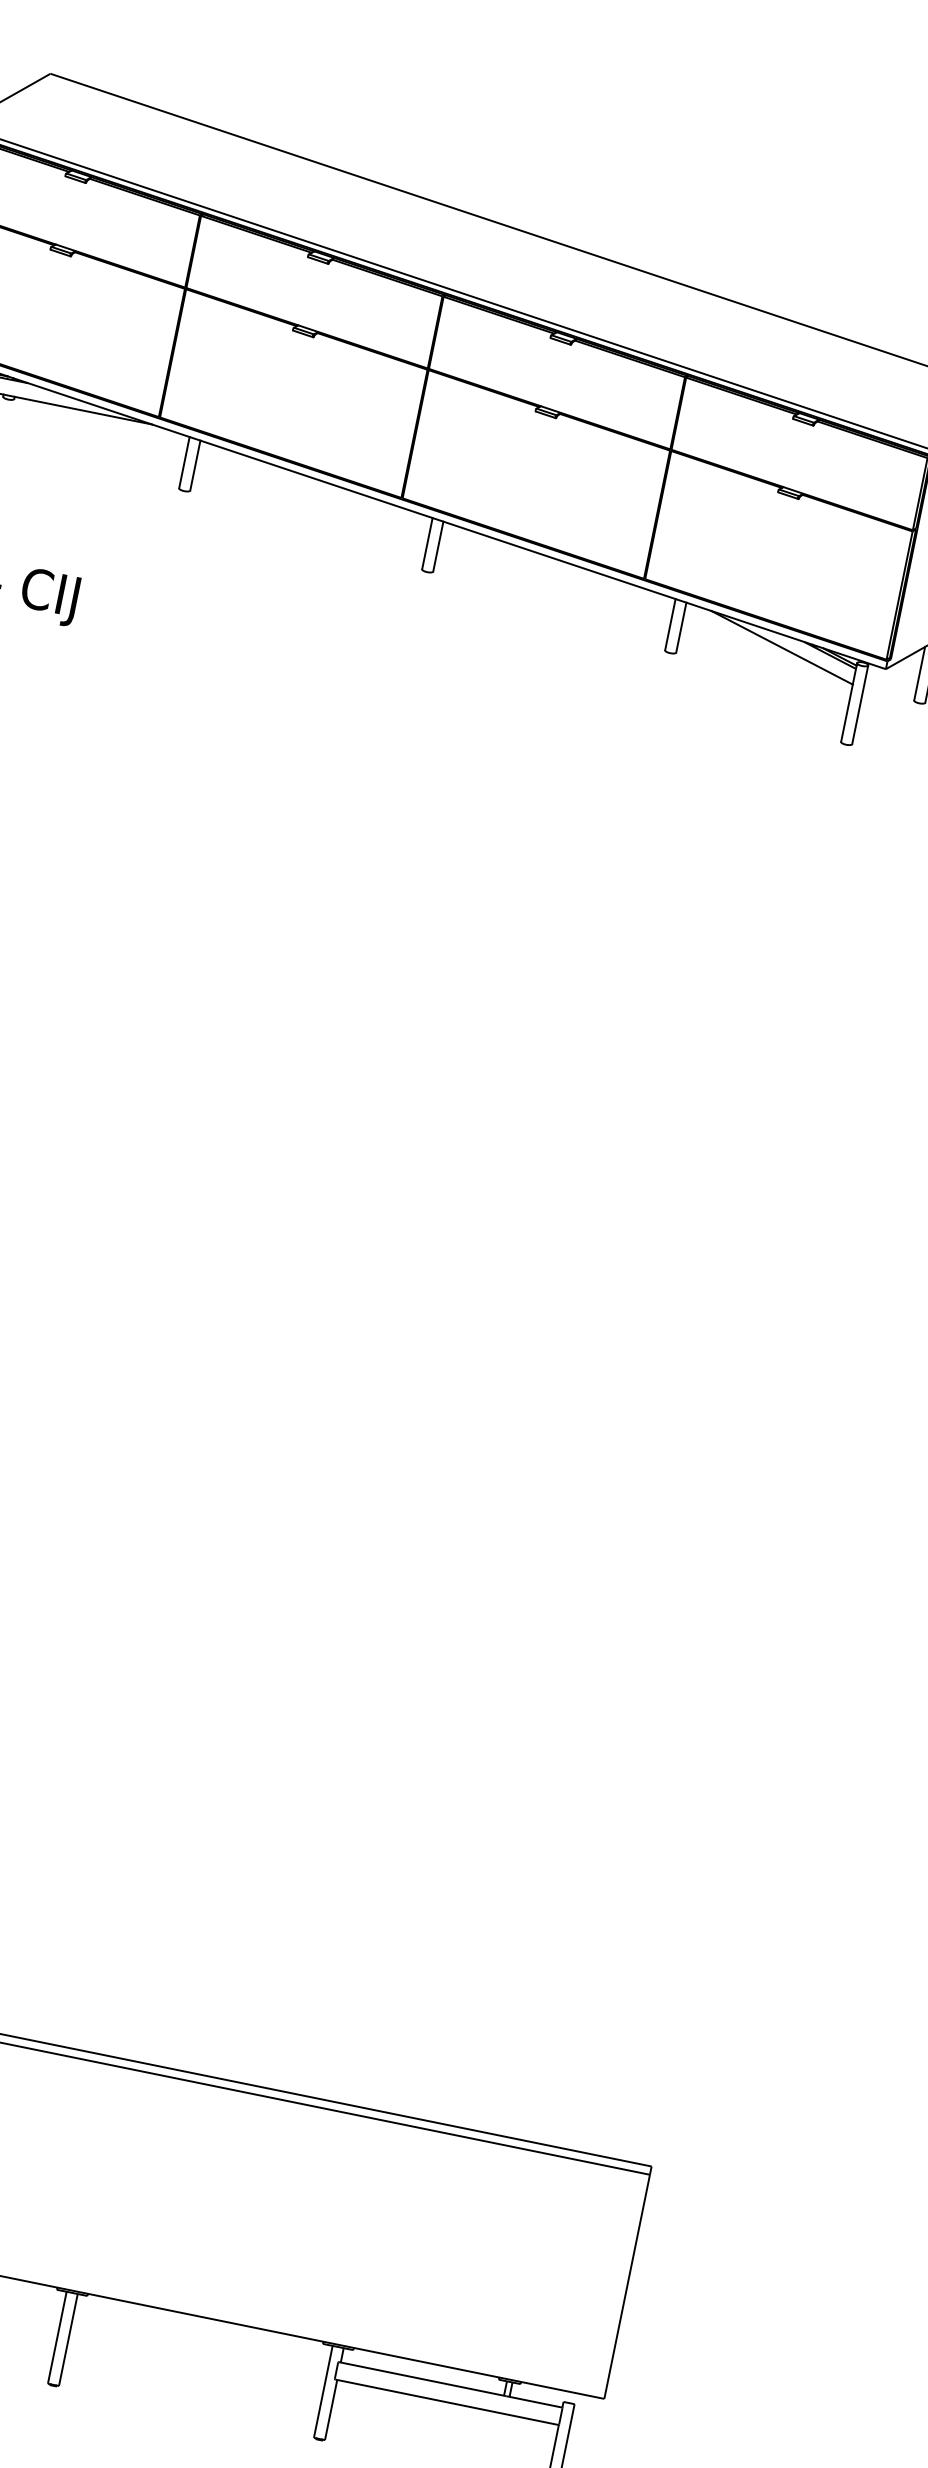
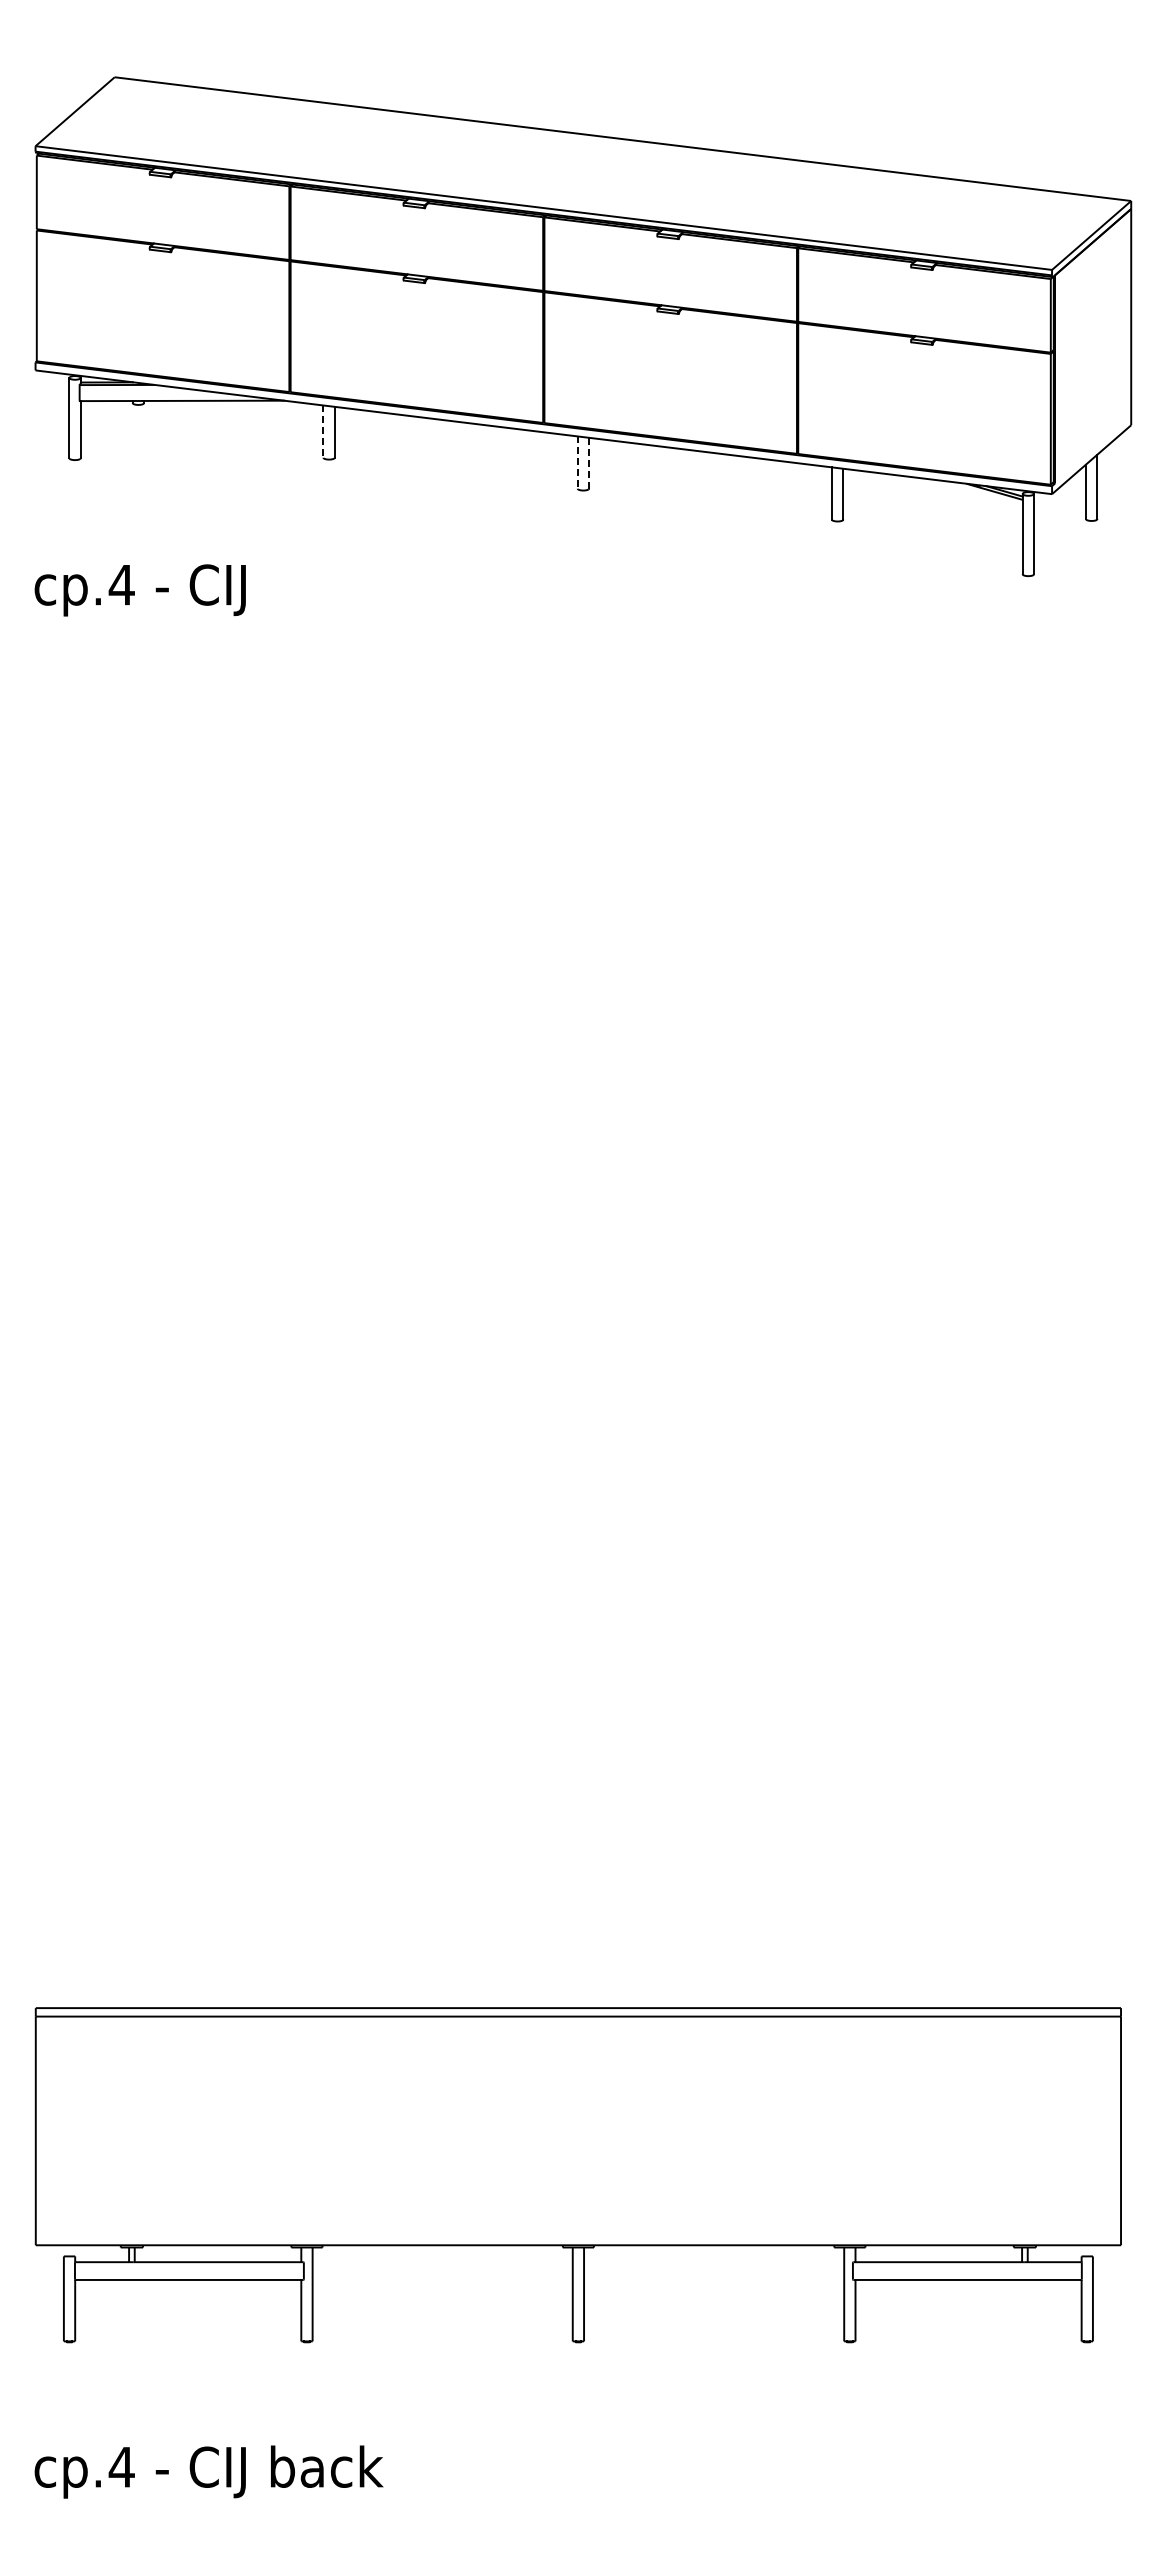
line: (184, 463) -> (323, 432), solid -> dashed
line: (426, 544) -> (577, 463), solid -> dashed
line: (438, 546) -> (589, 463), solid -> dashed
line: (781, 647) -> (945, 493), removed

